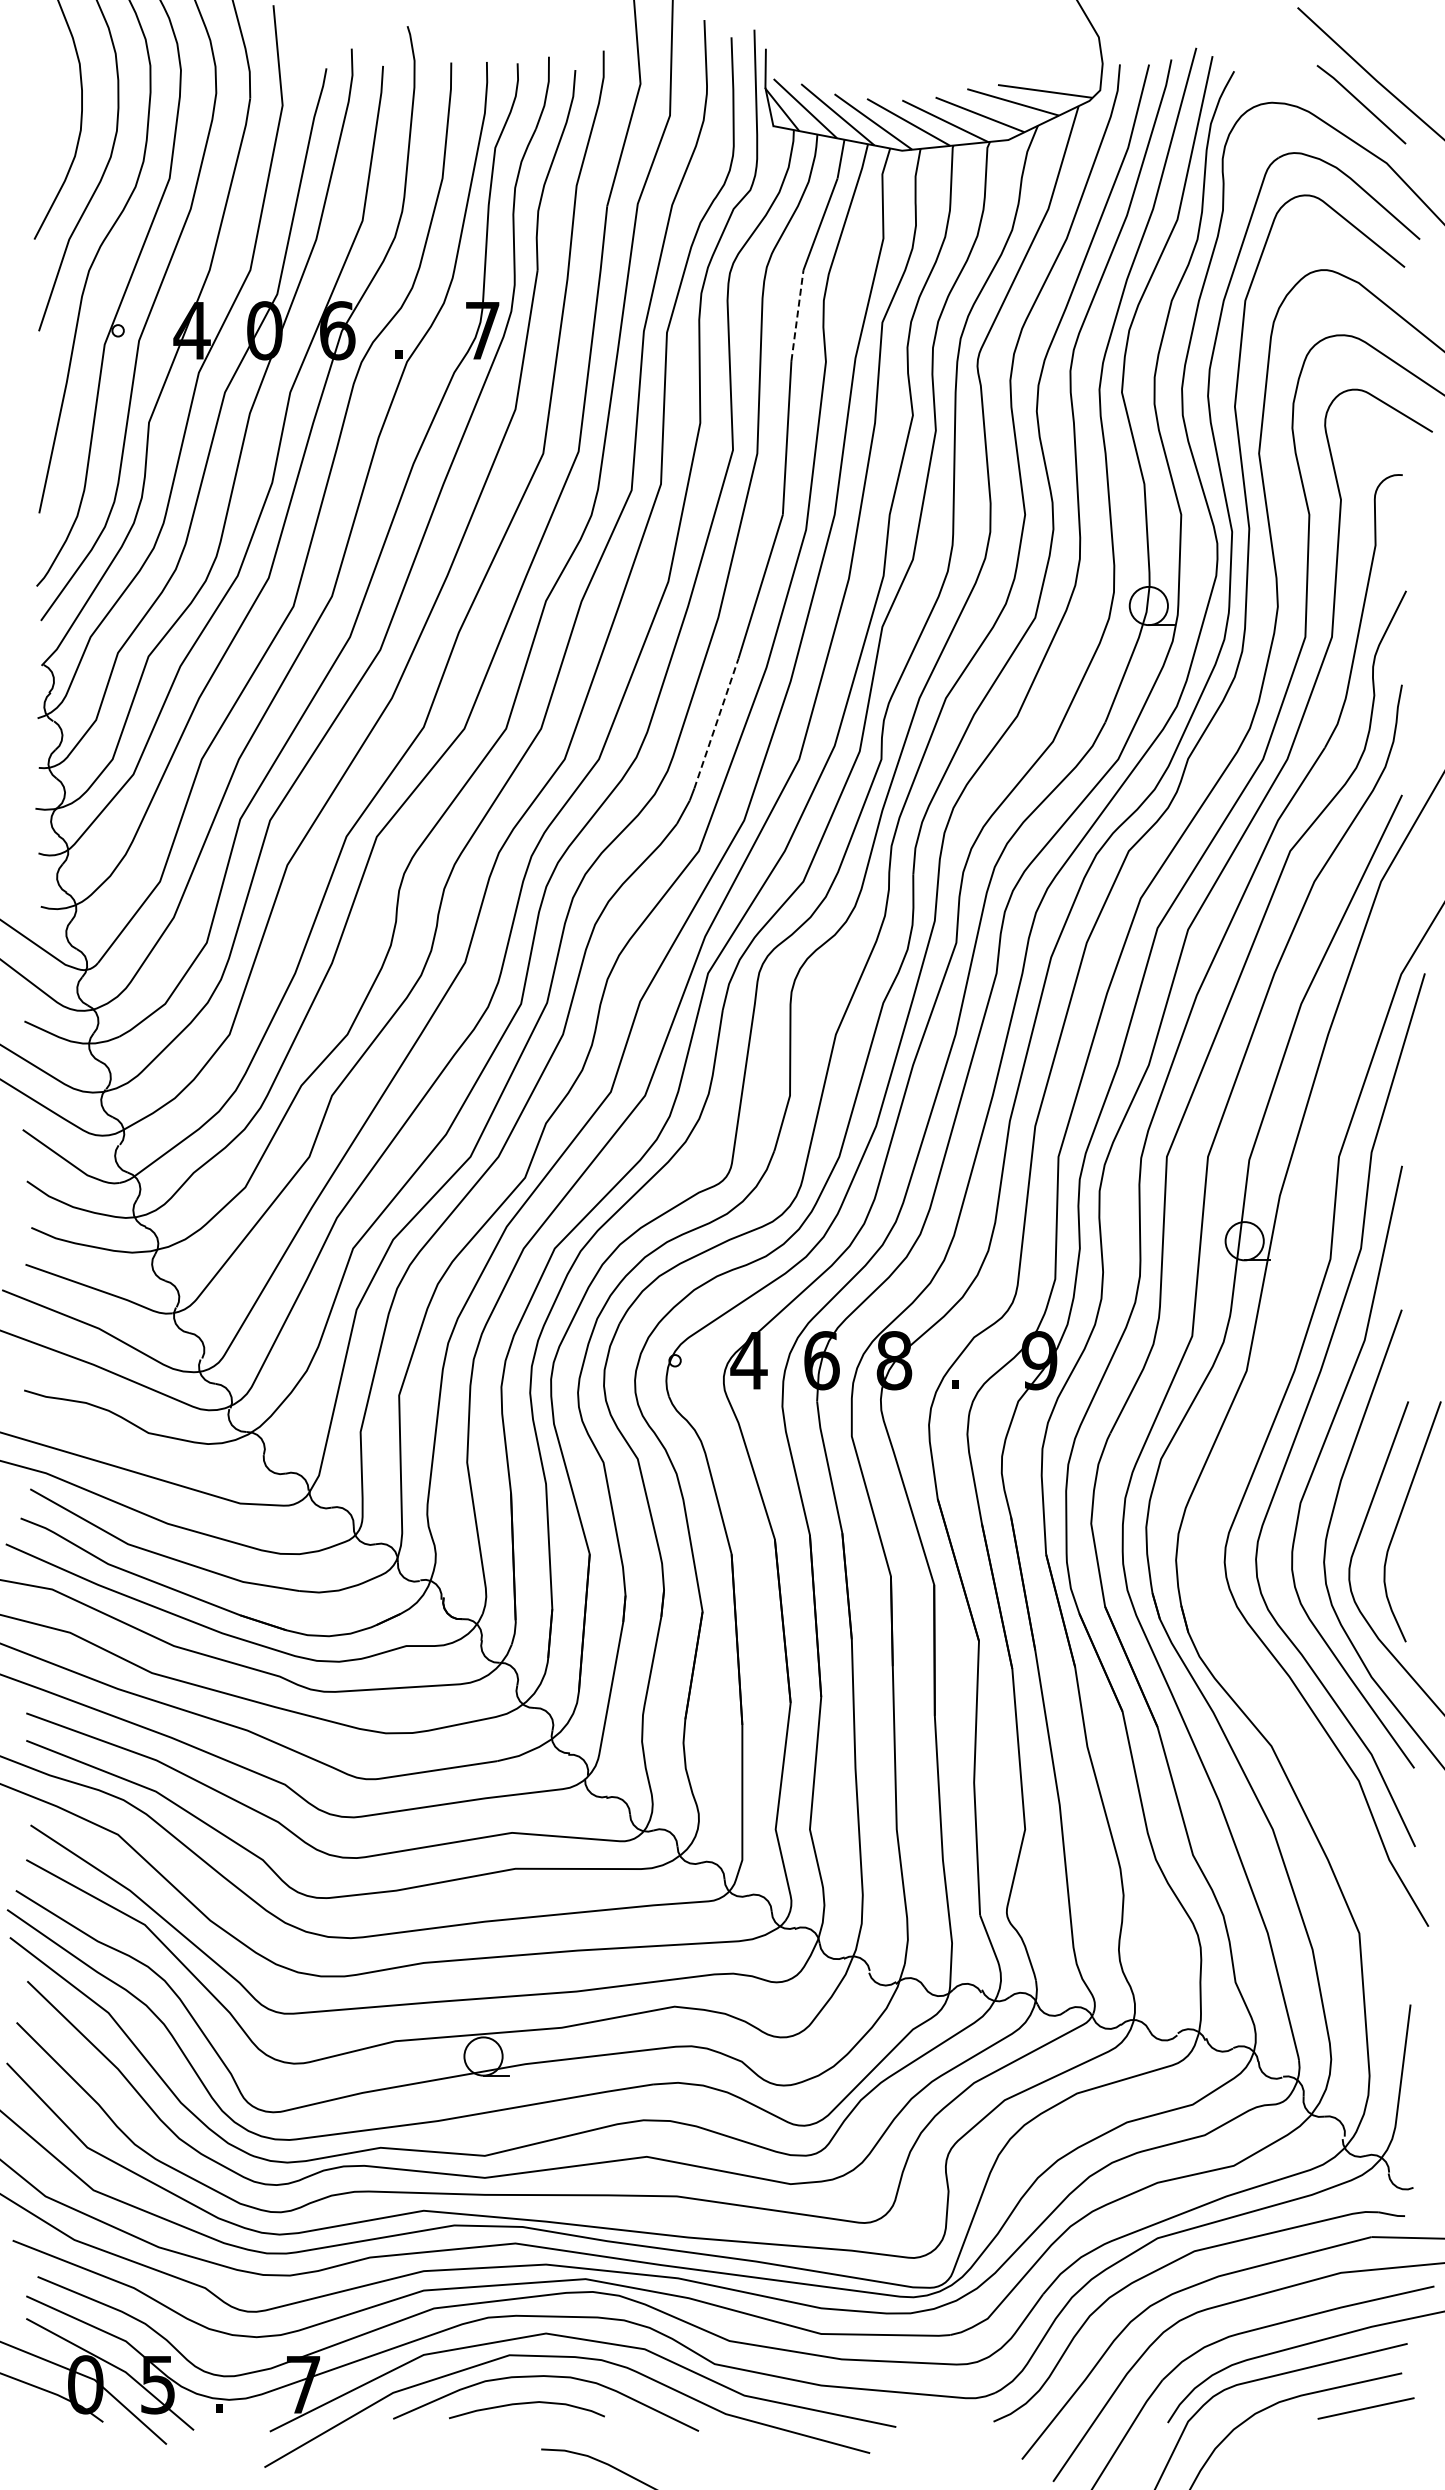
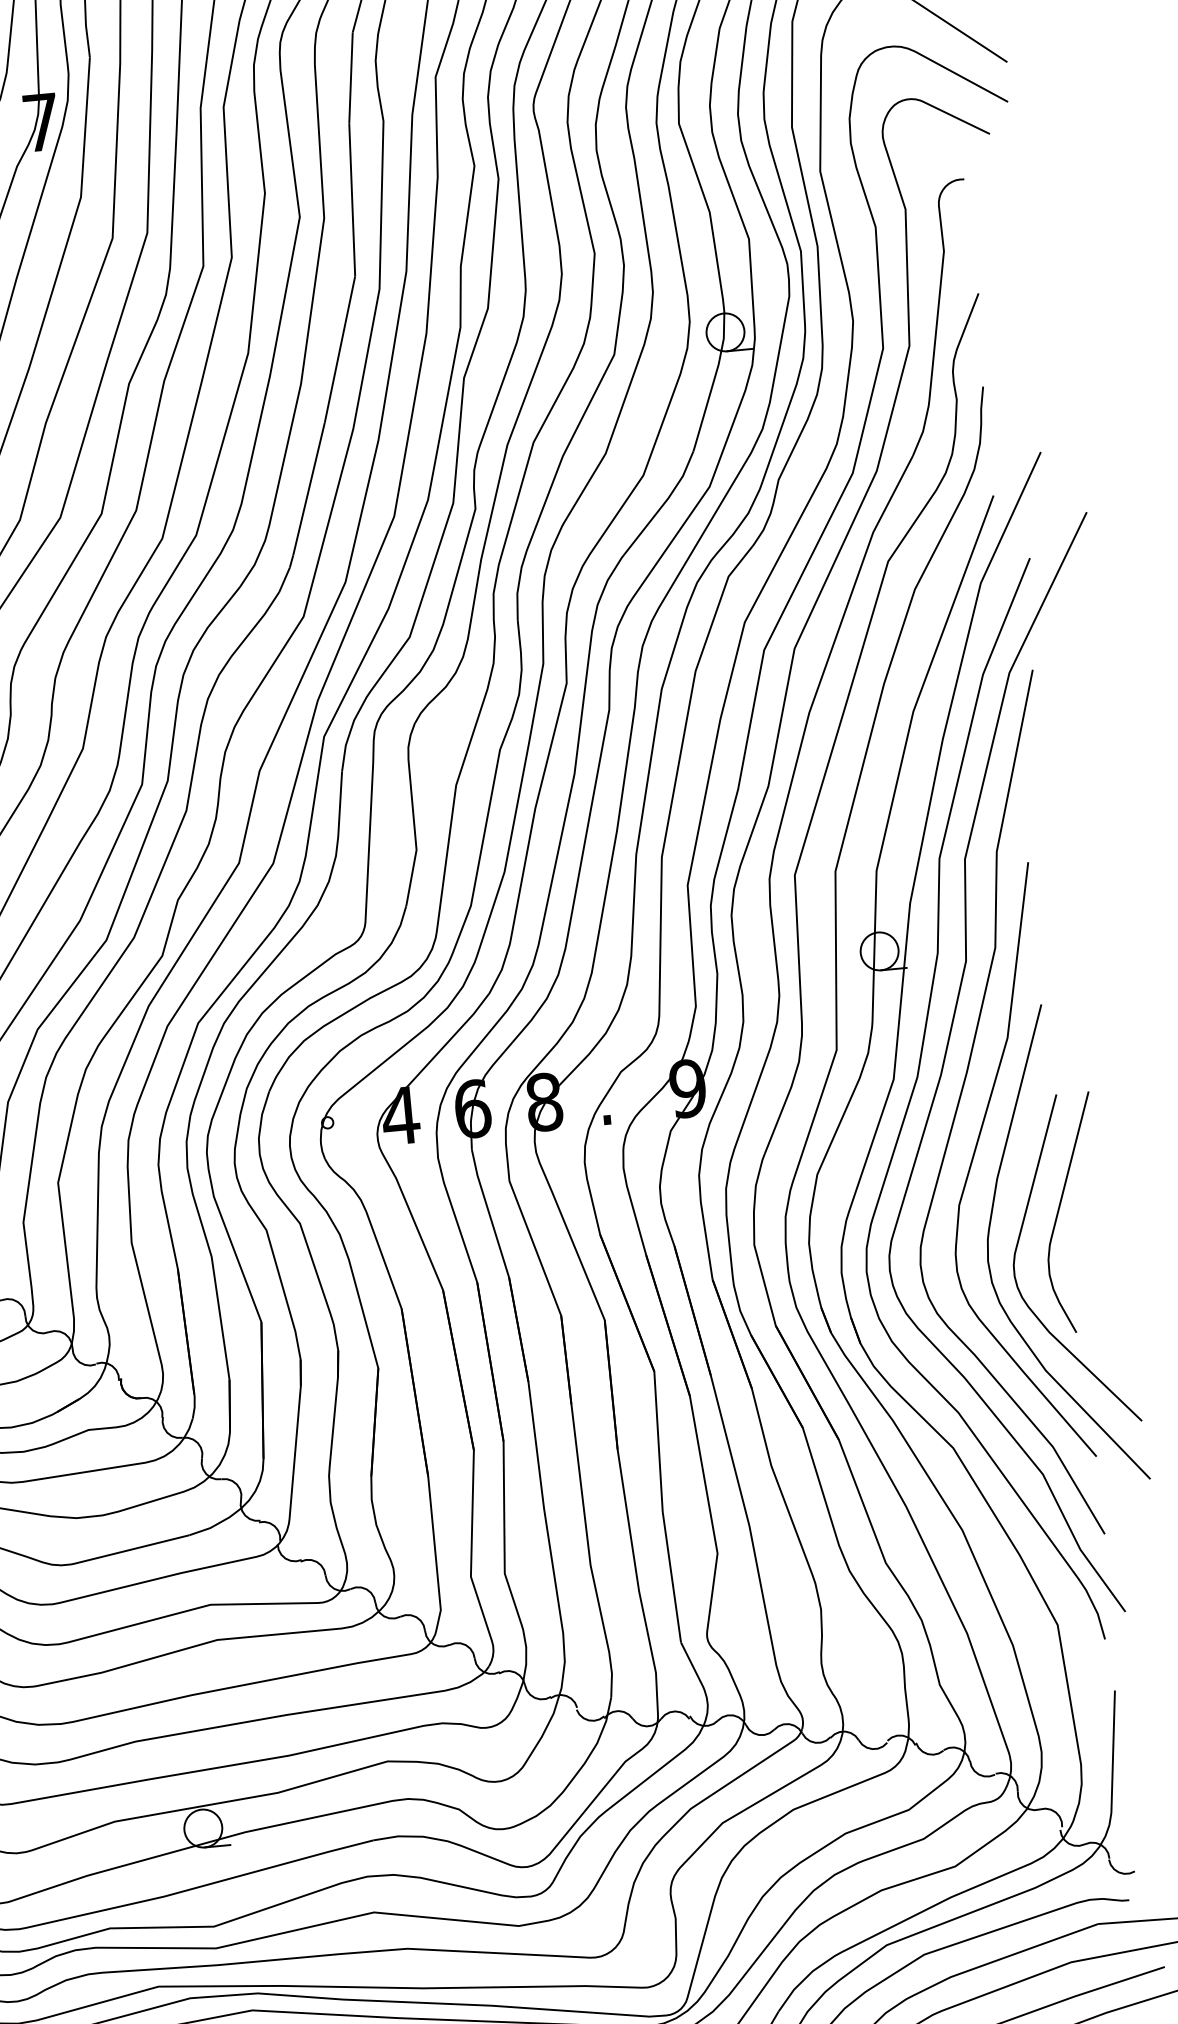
line: (797, 315) -> (351, 78), dashed -> solid
line: (716, 723) -> (309, 488), dashed -> solid
curve: (1265, 1386) -> (913, 1093), added

